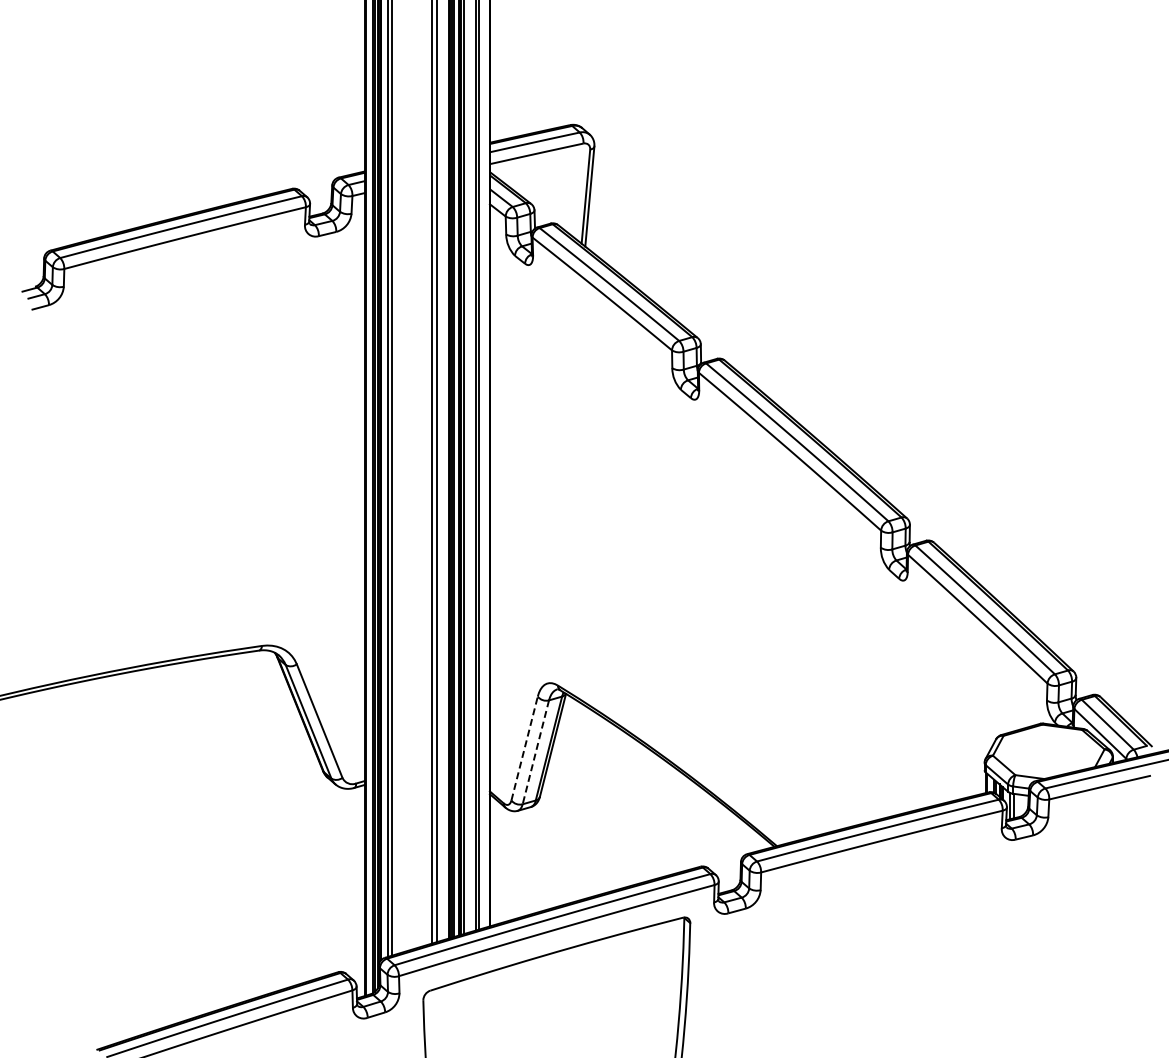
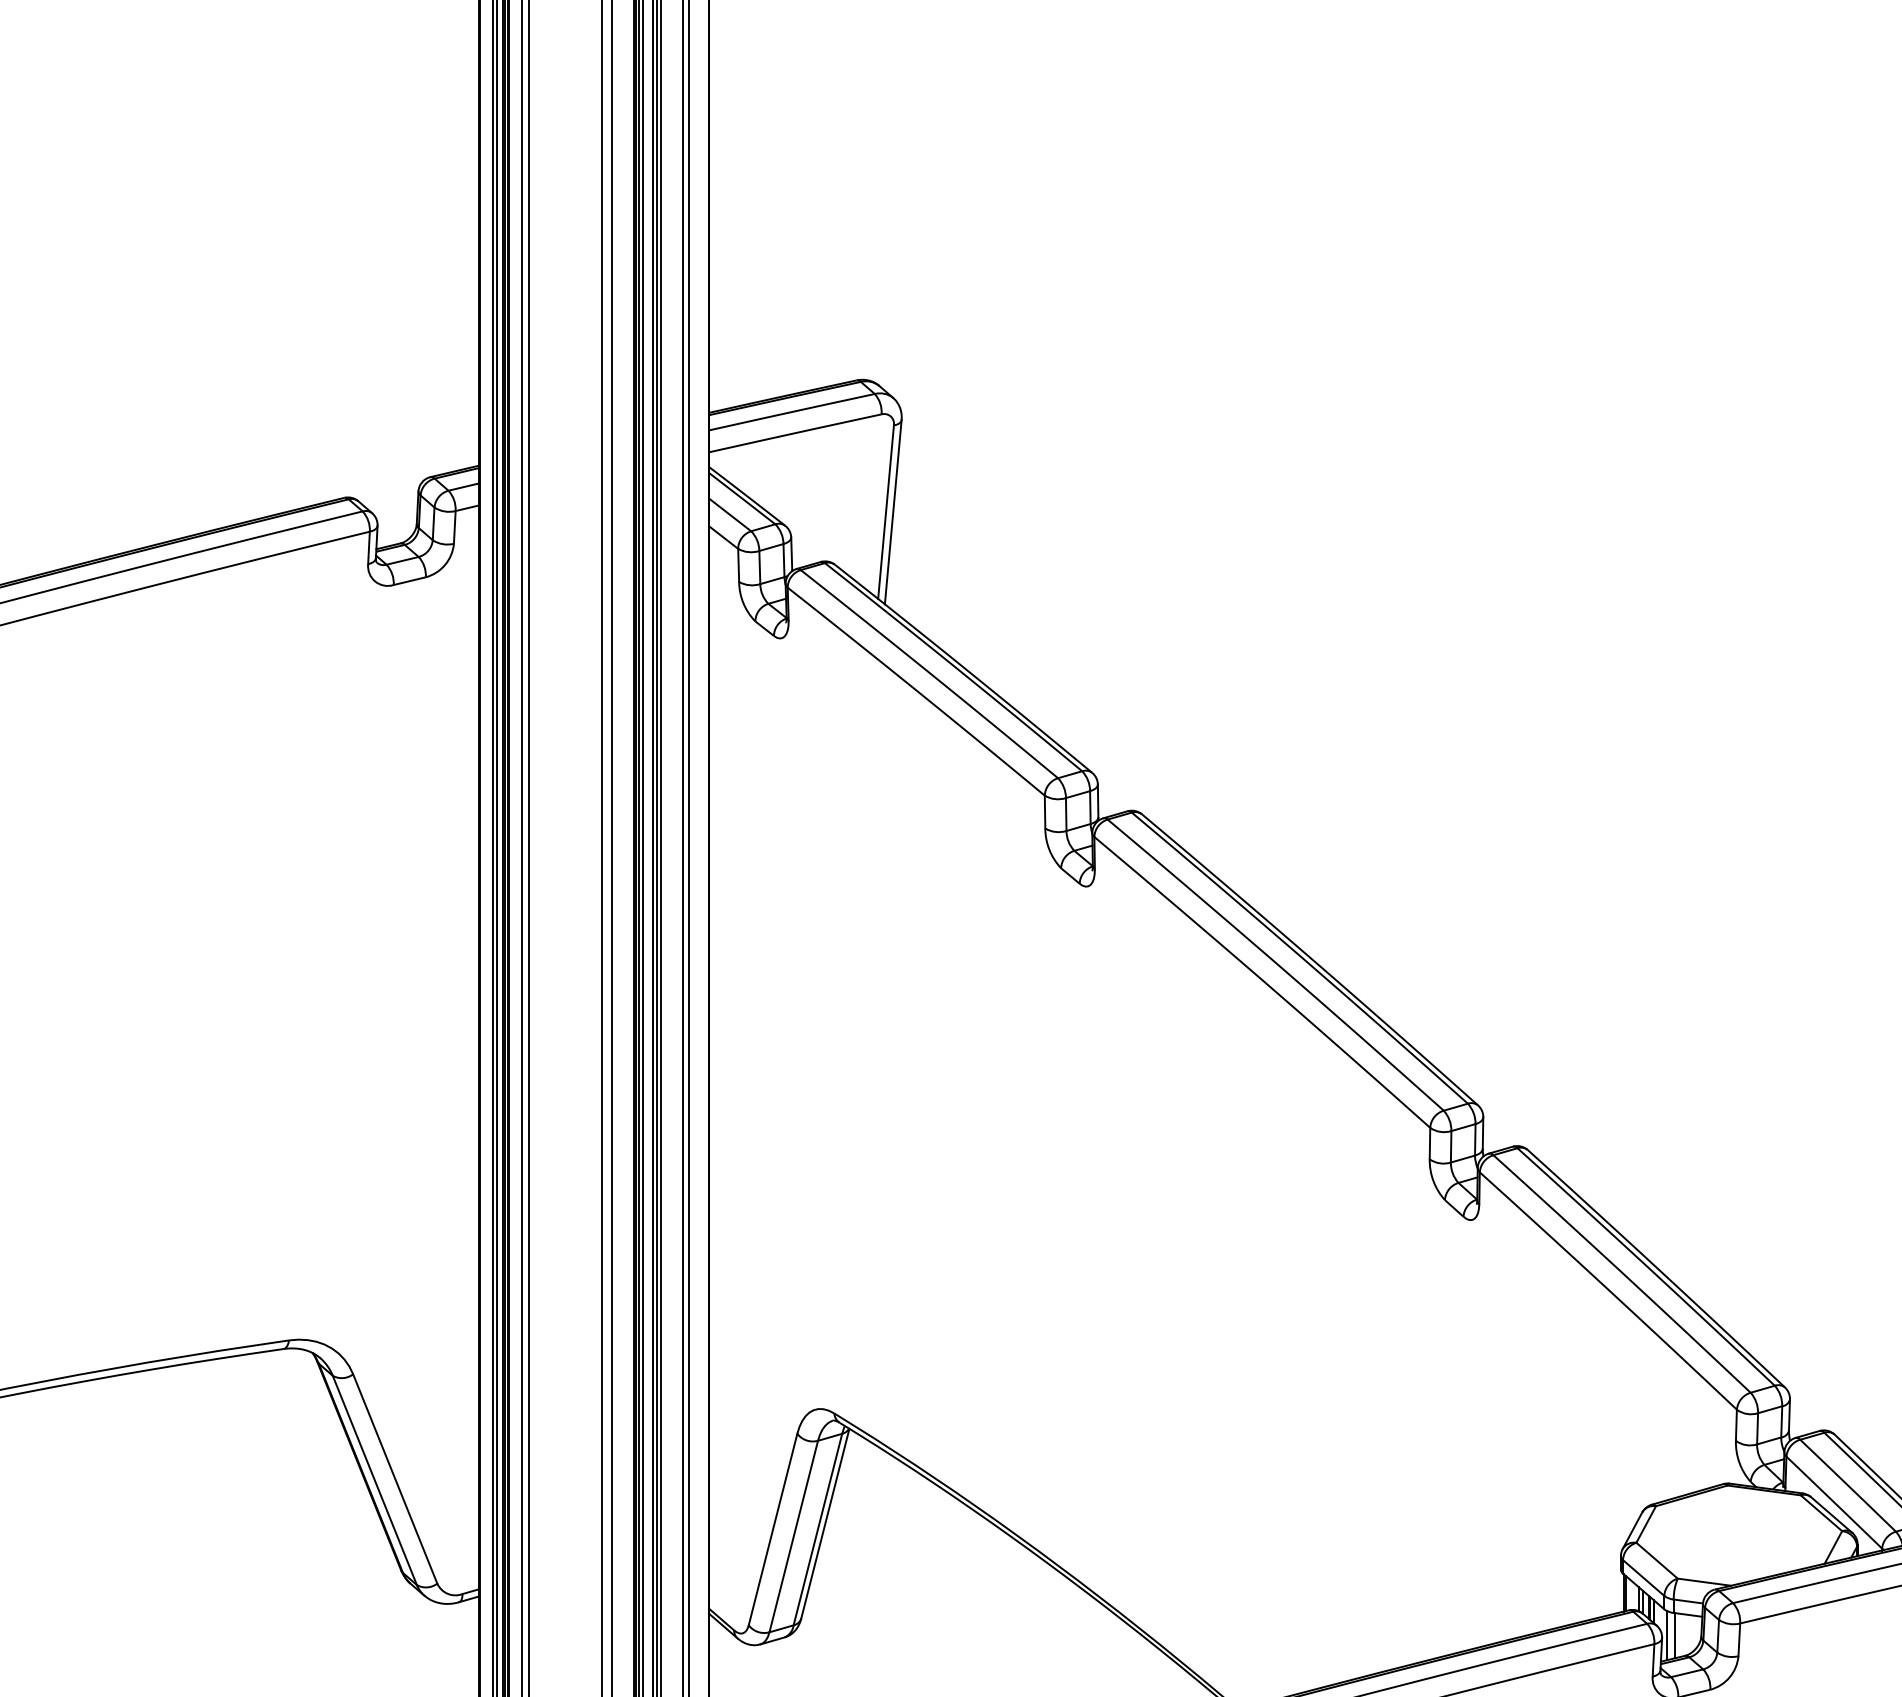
line: (524, 748) -> (772, 1529), dashed -> solid
line: (535, 752) -> (793, 1536), dashed -> solid

